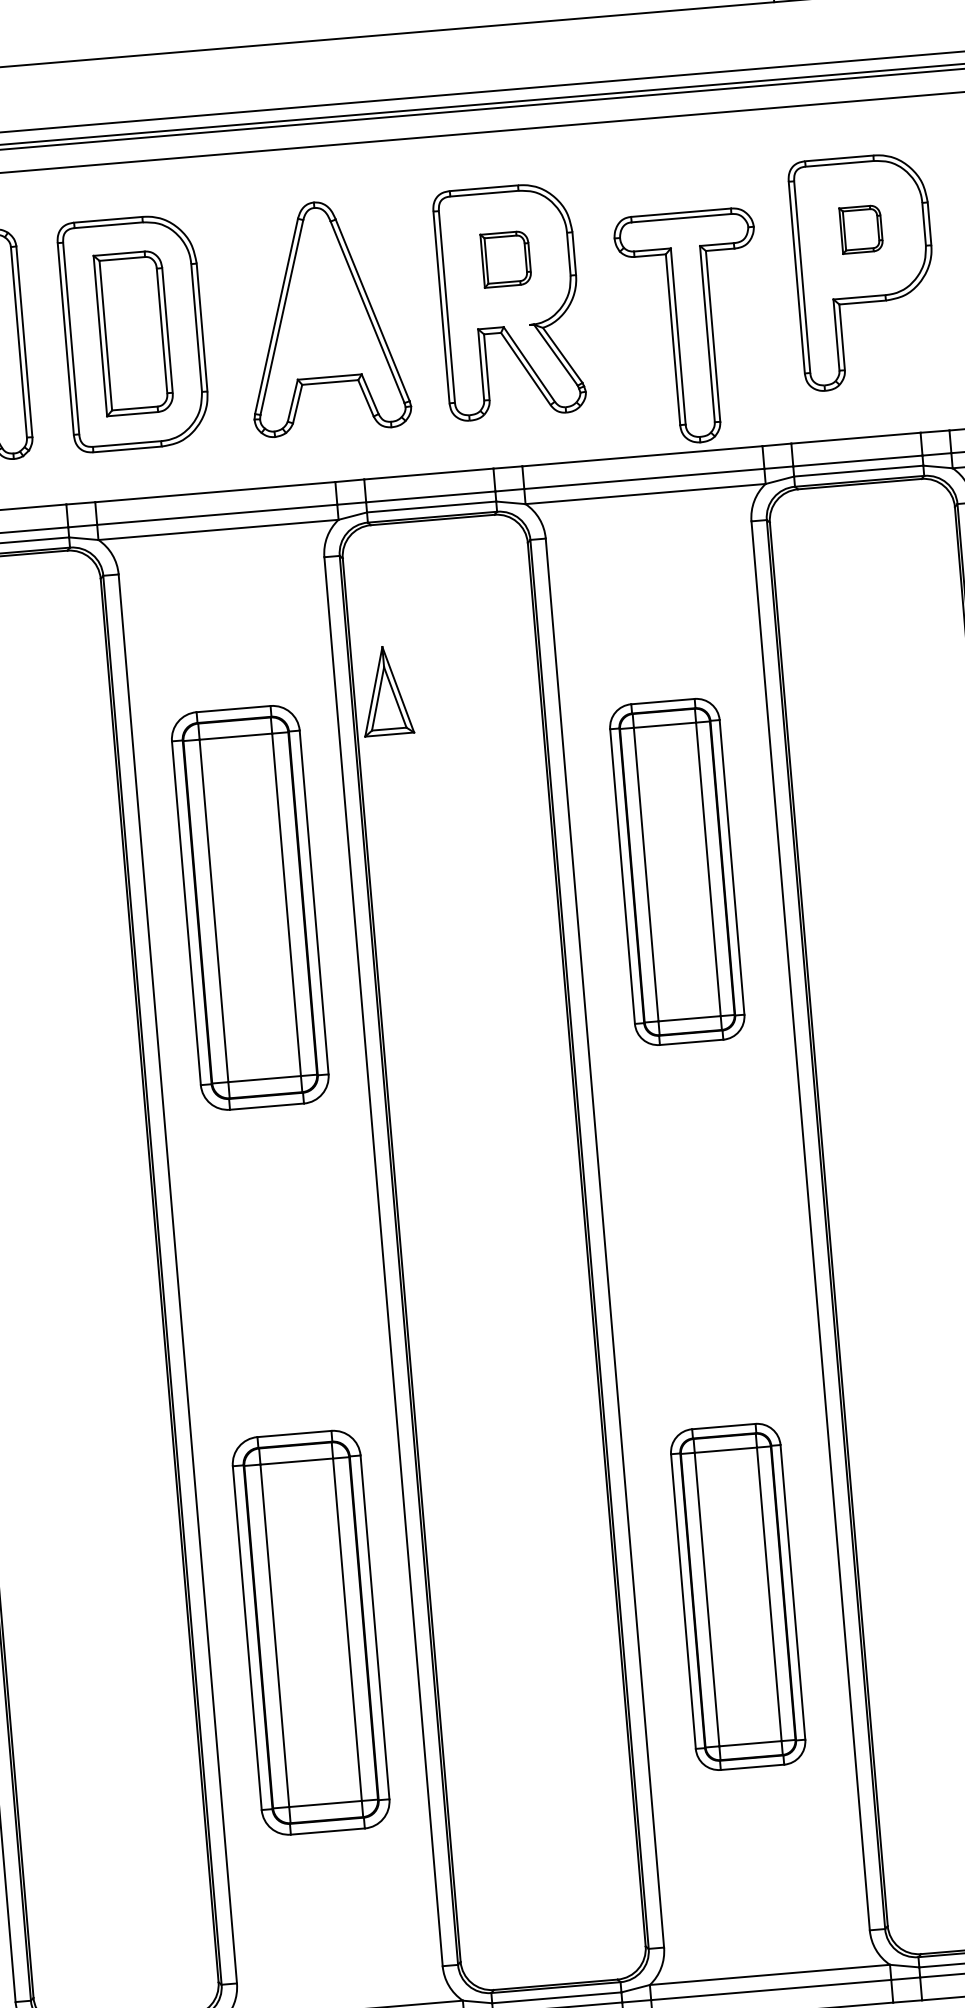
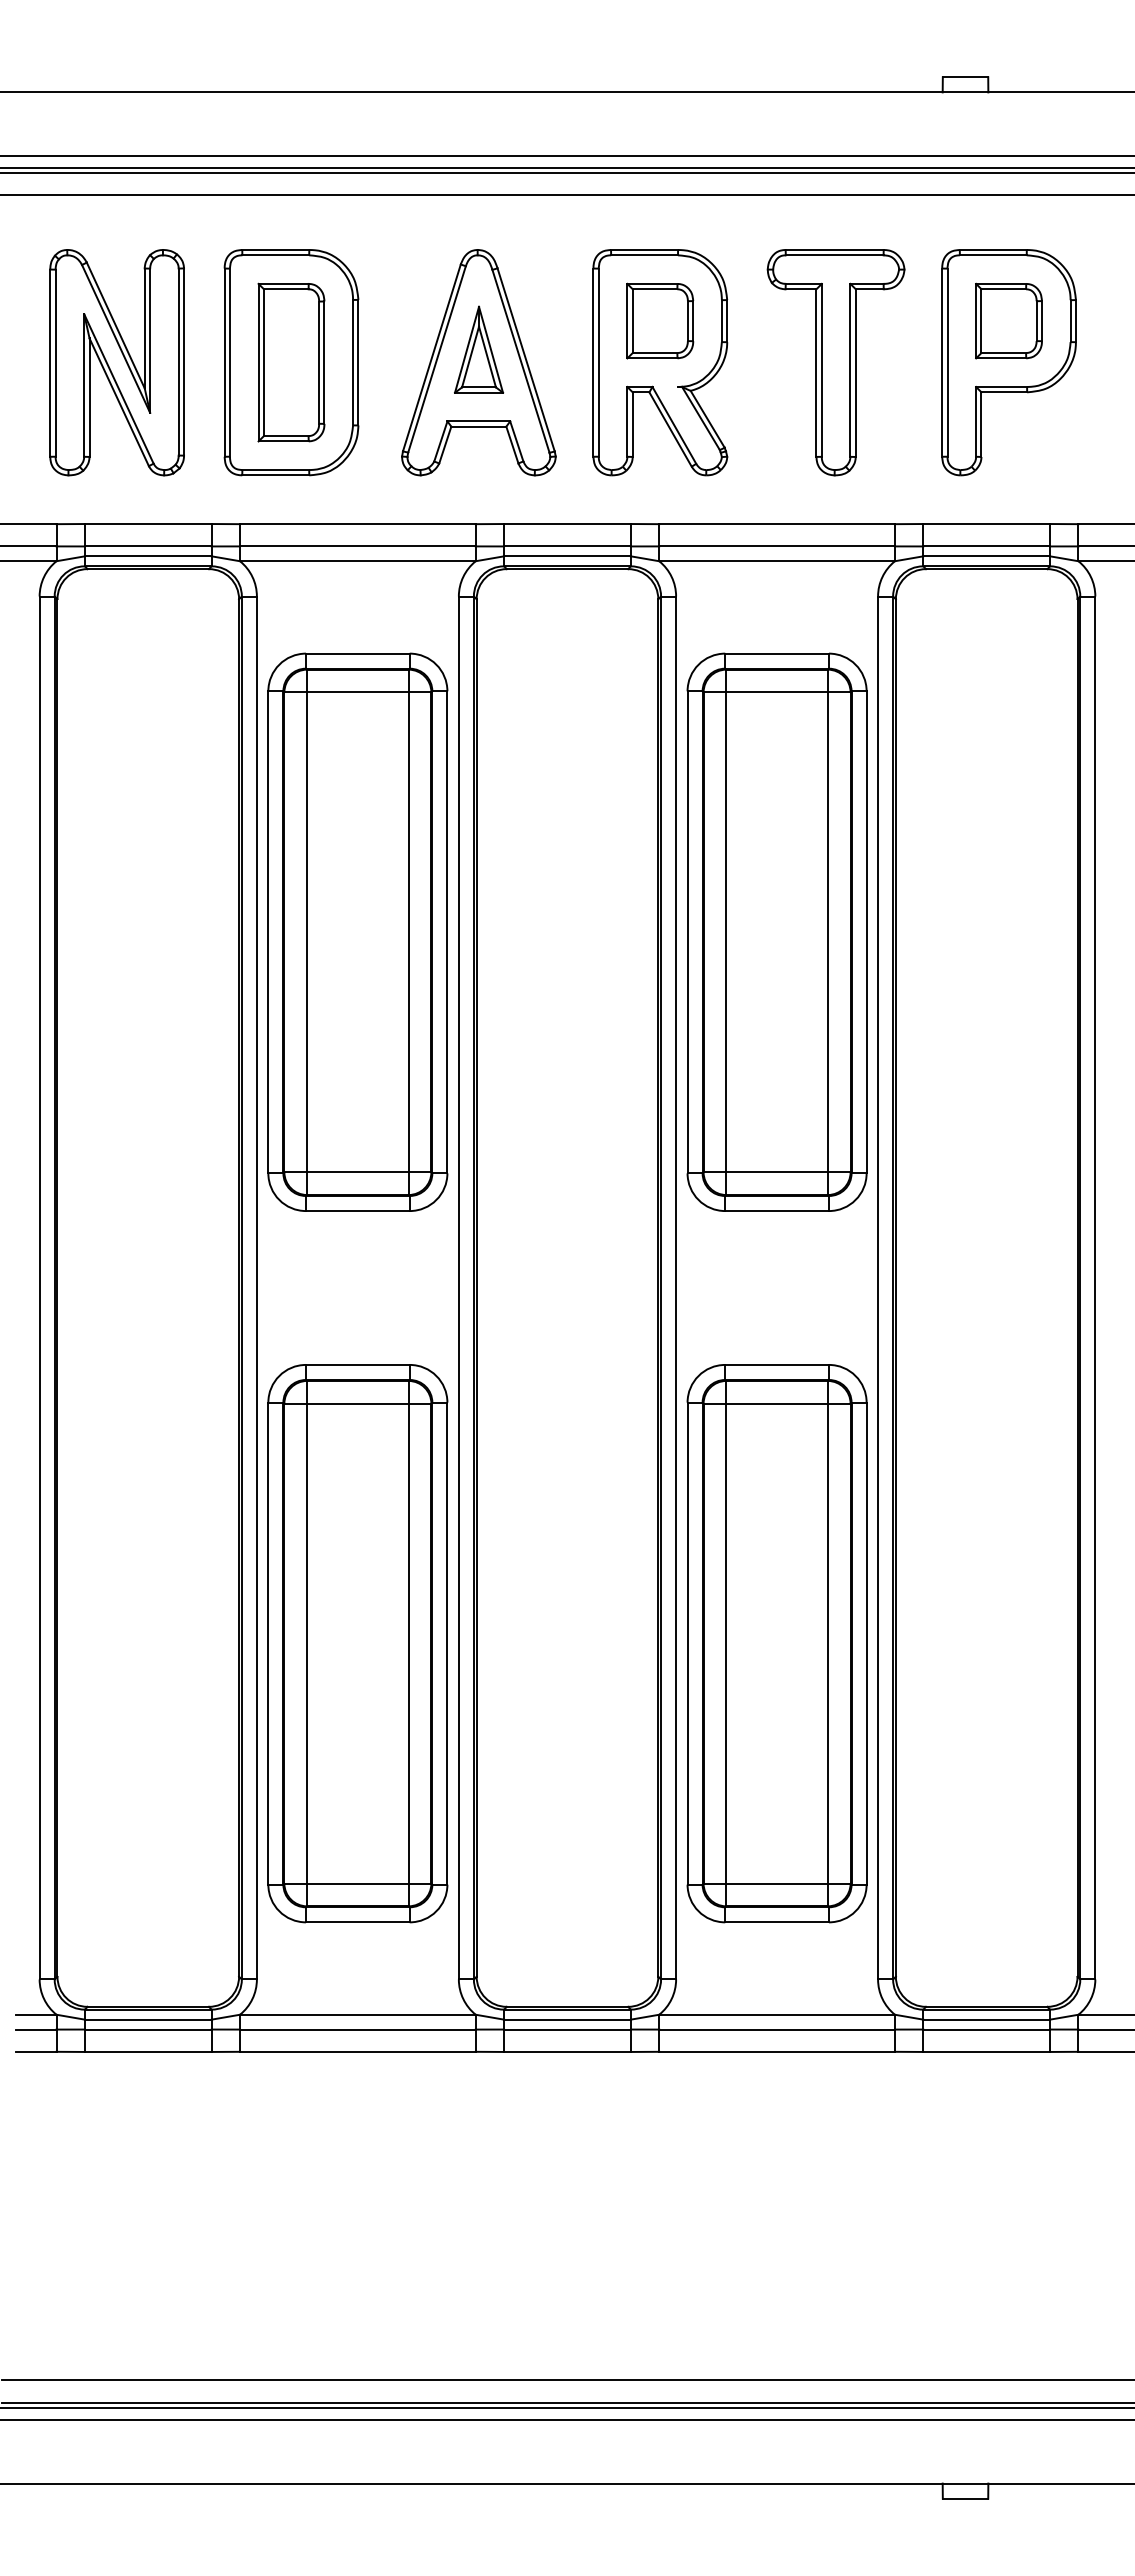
part: (860, 228) -> (1008, 320), size x1.67
part: (506, 258) -> (660, 320), size x1.43
part: (691, 327) -> (835, 362), moved
part: (386, 690) -> (479, 349), moved
part: (676, 871) -> (776, 931), size x1.67
part: (249, 907) -> (357, 931), size x1.43
part: (737, 1596) -> (776, 1643), size x1.67
part: (310, 1632) -> (357, 1643), size x1.43

